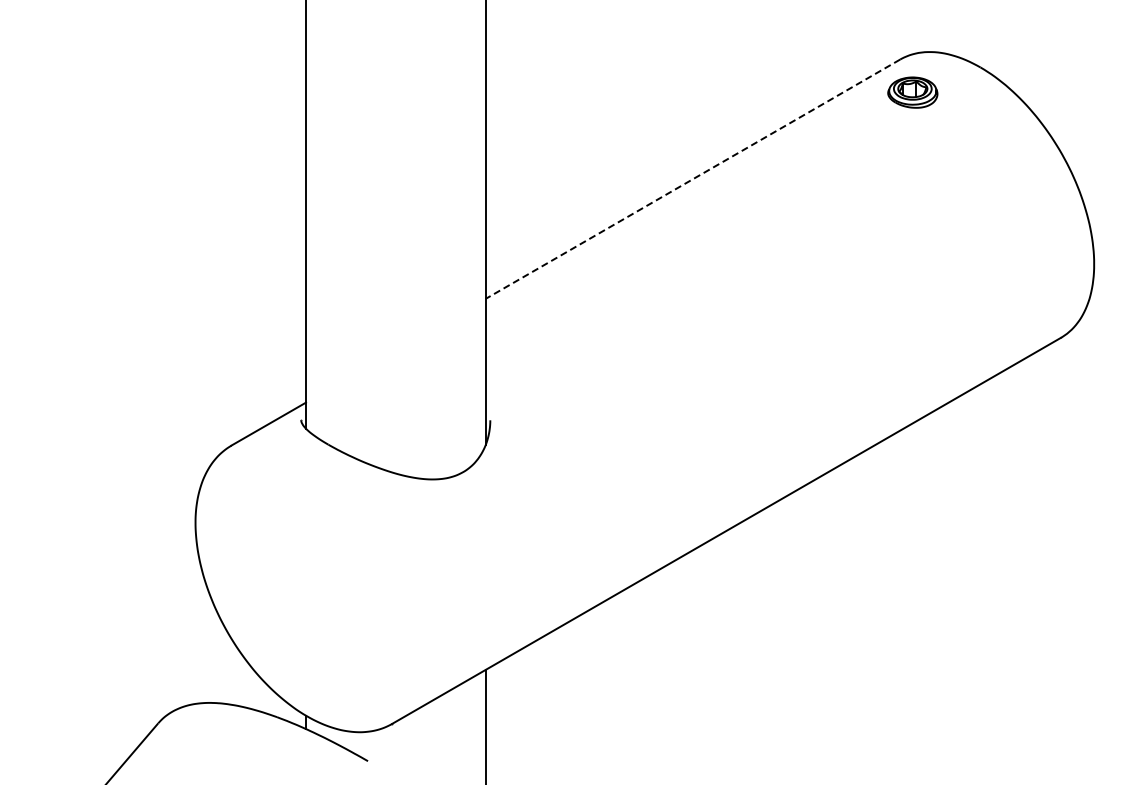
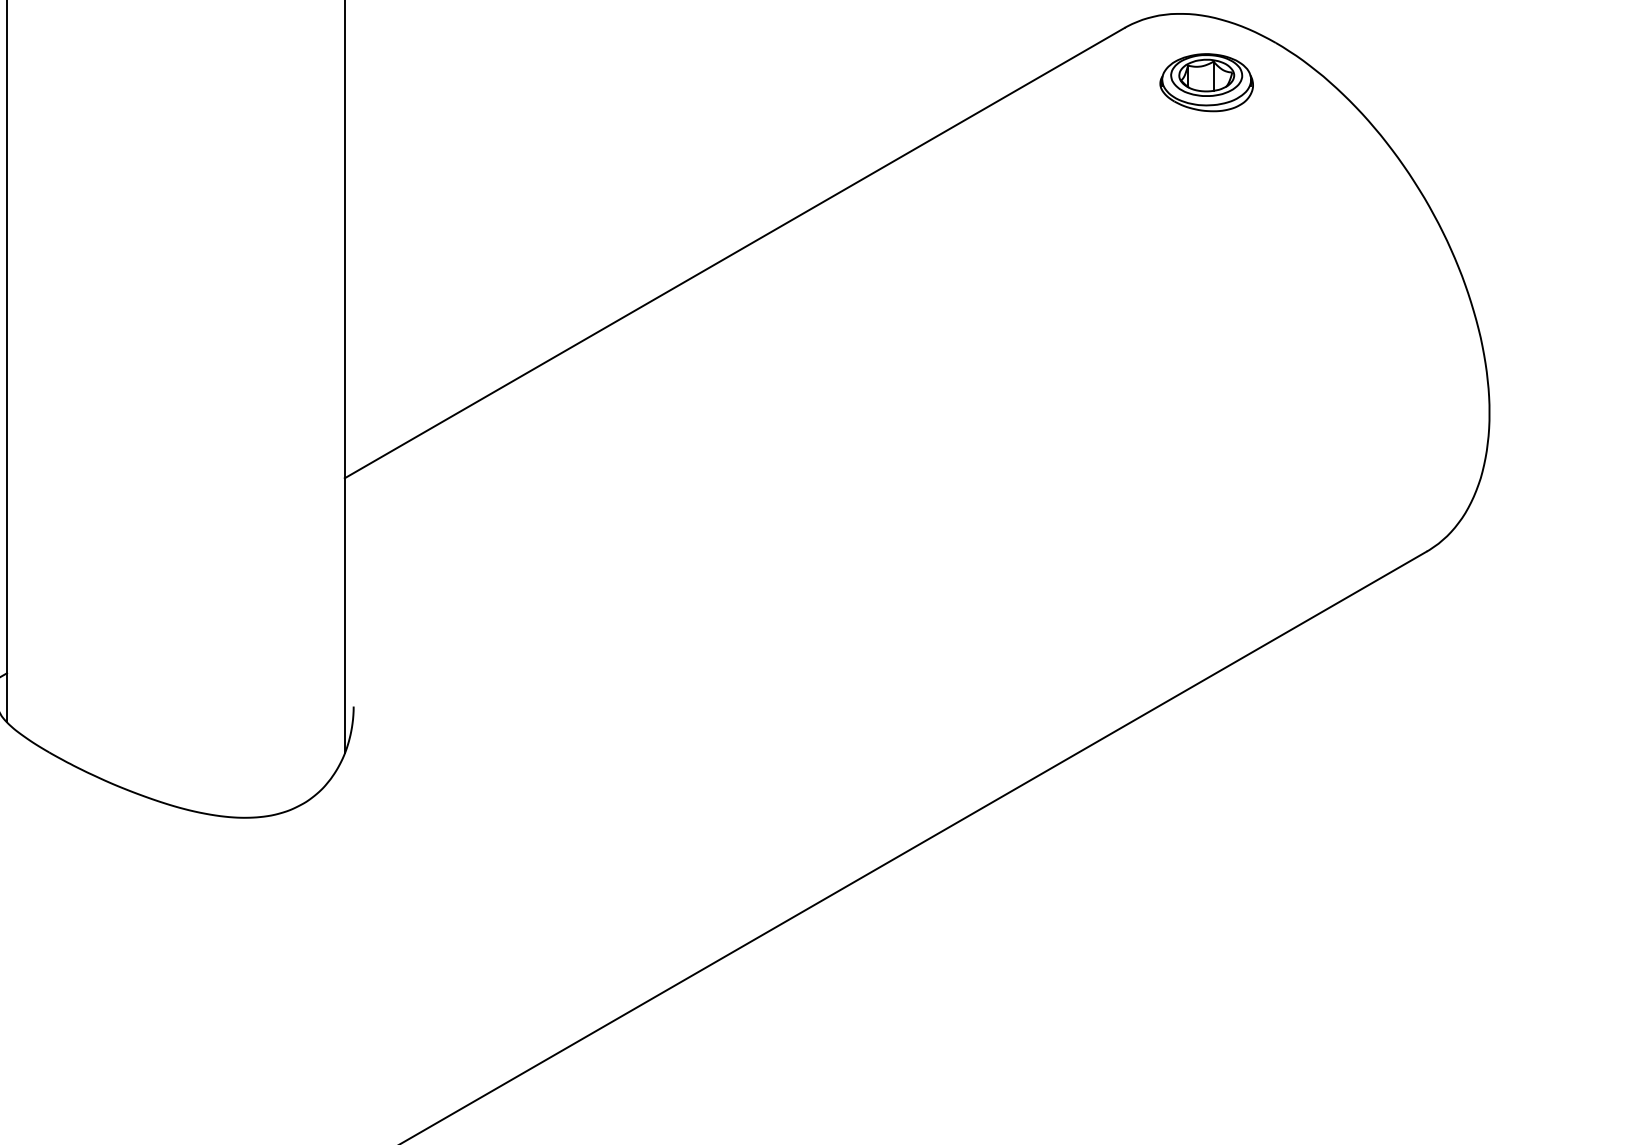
part: (912, 92) -> (1206, 82), moved
line: (692, 179) -> (733, 253), dashed -> solid

